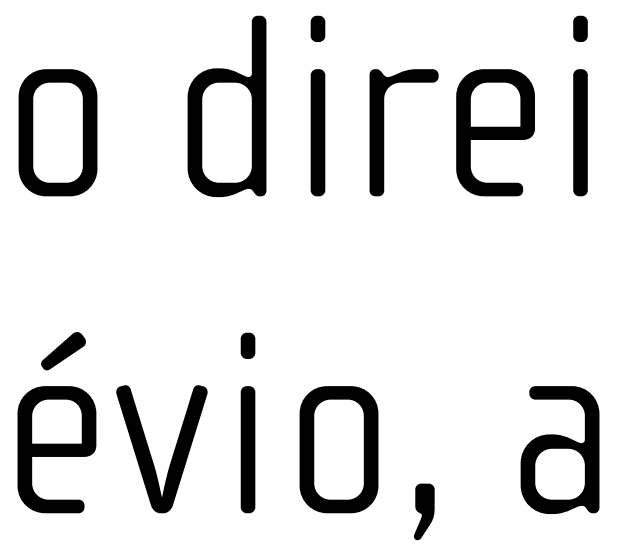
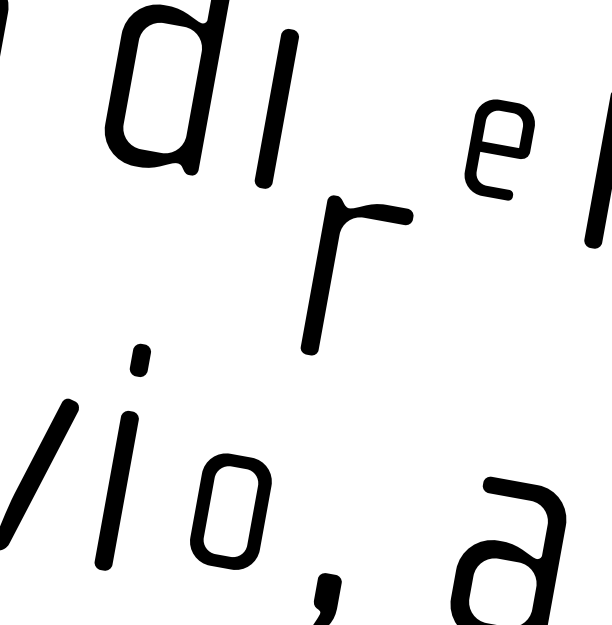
part: (384, 132) -> (332, 276), moved
part: (495, 132) -> (499, 149), size x0.6
part: (338, 449) -> (230, 511), size x0.7

